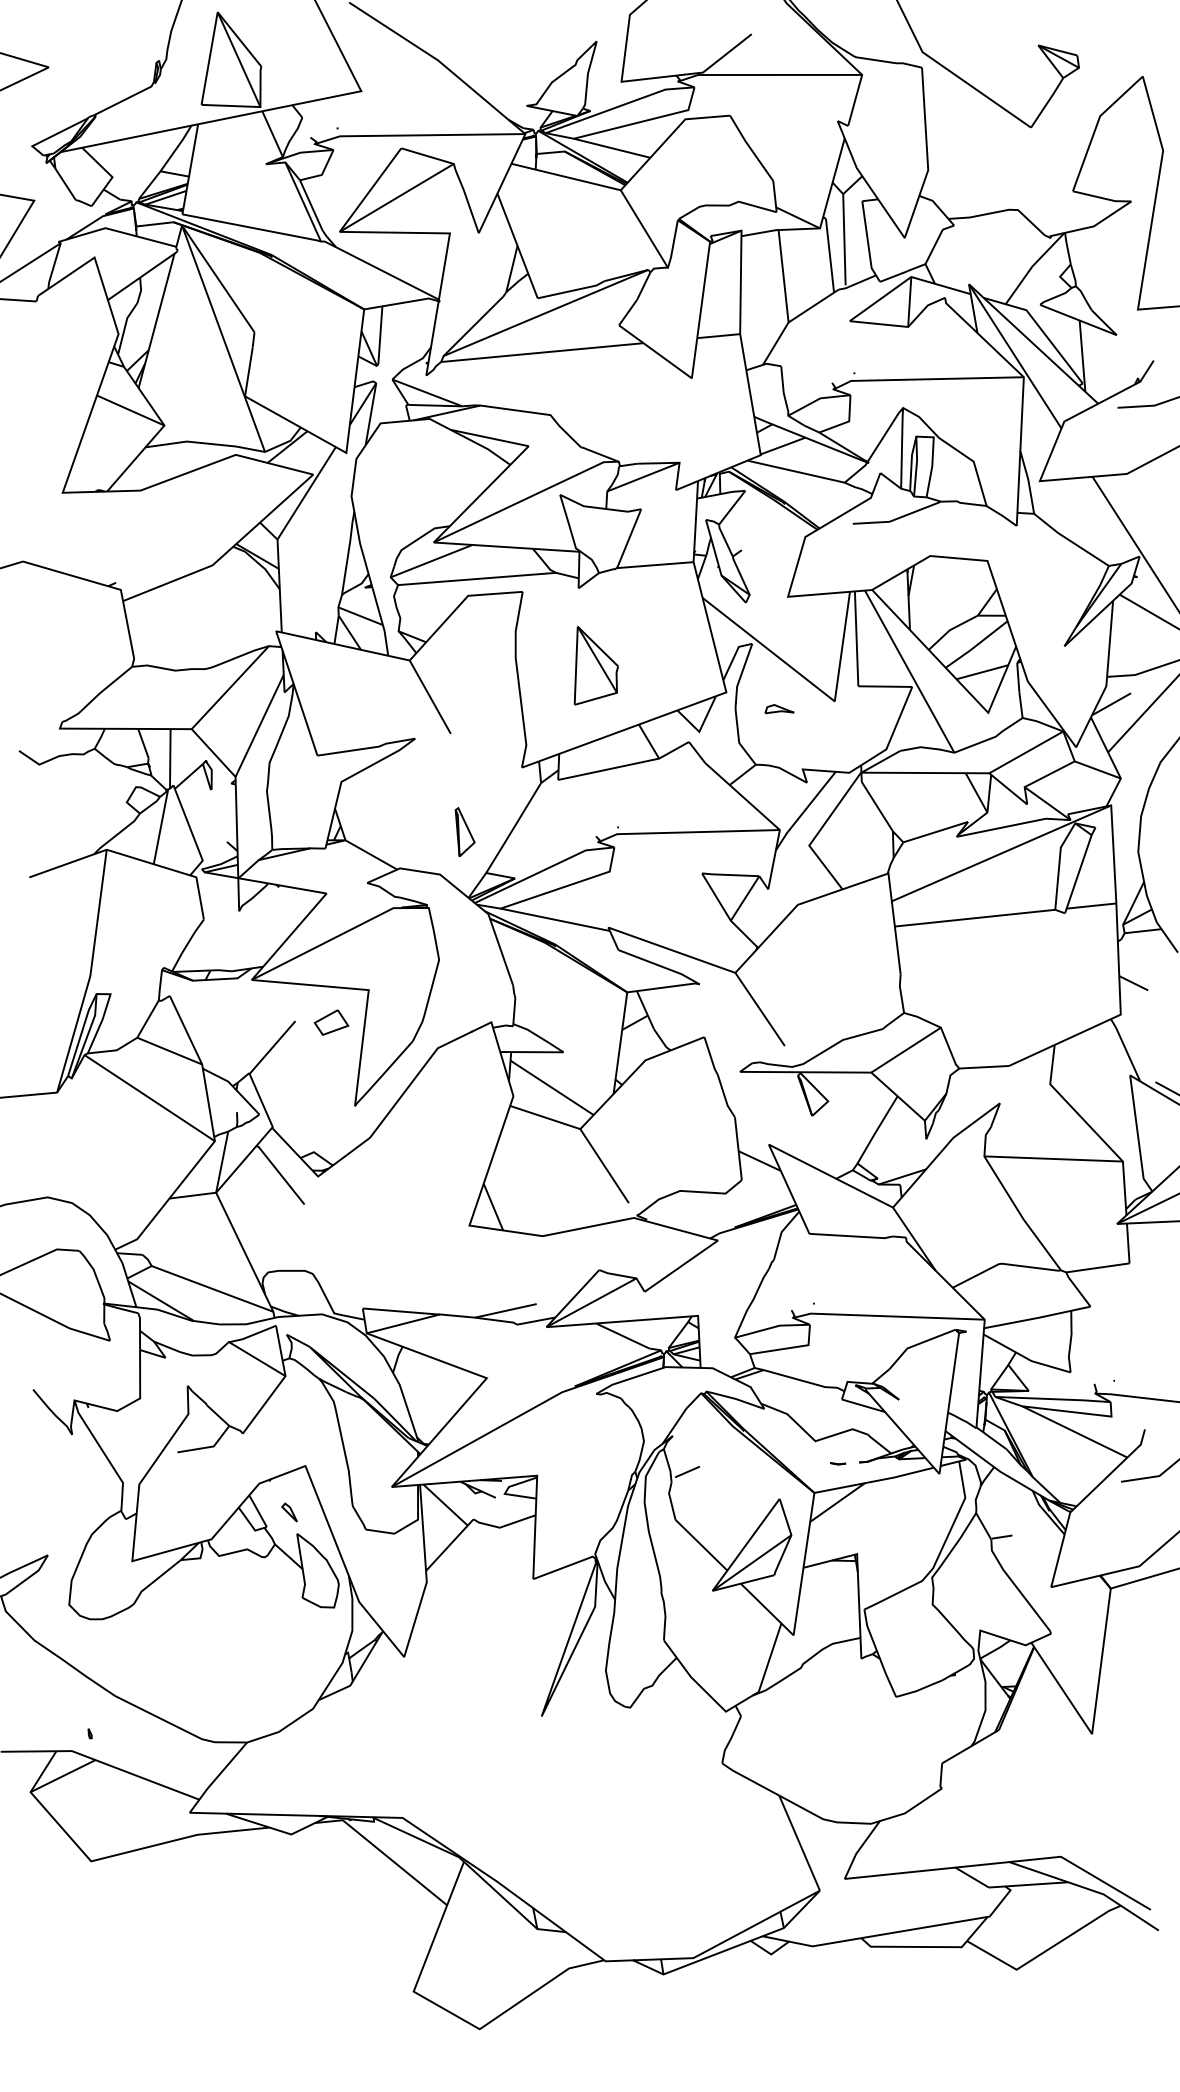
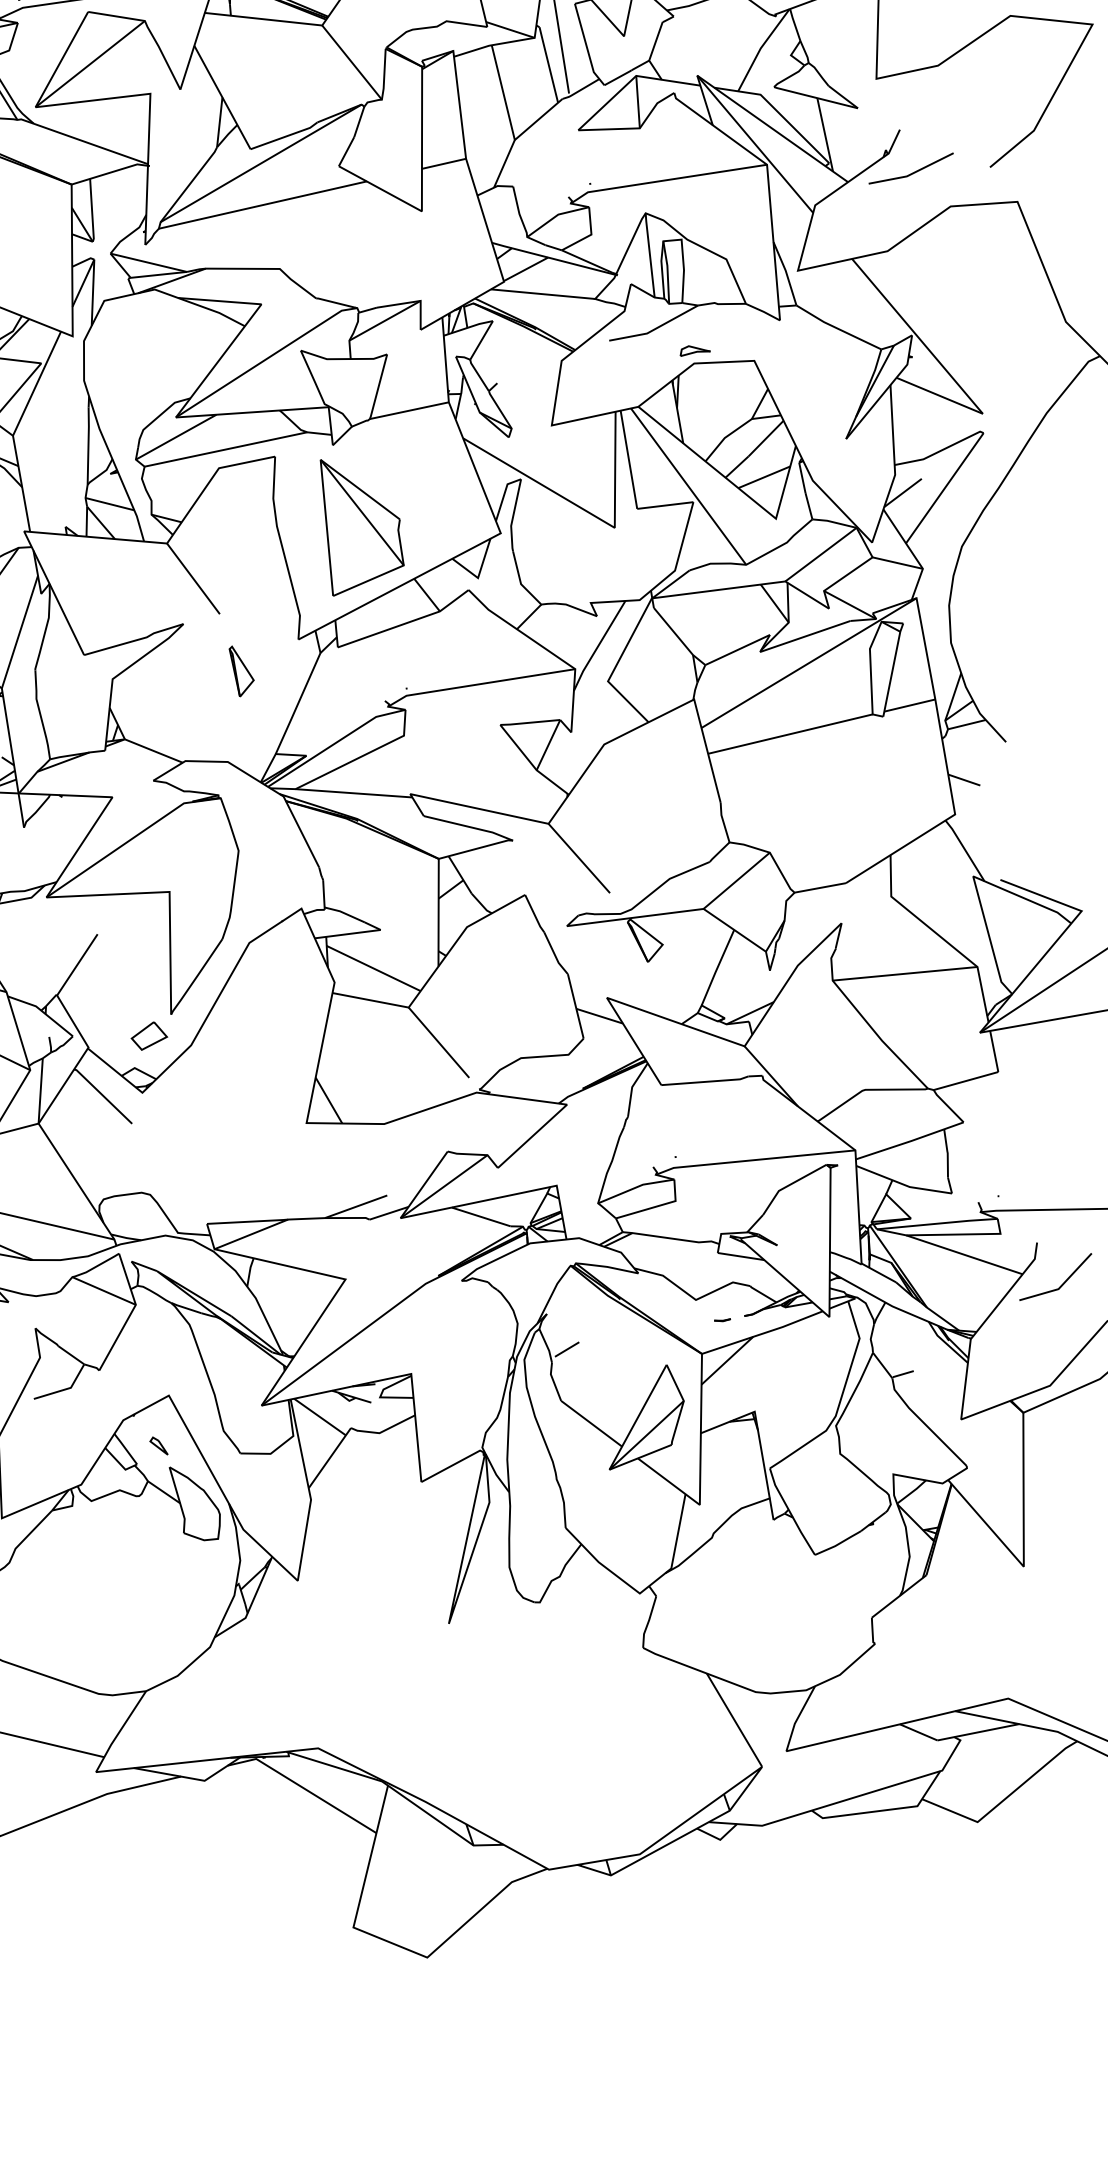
part: (596, 665) -> (362, 523), size x1.67
part: (779, 709) -> (694, 350), moved
part: (464, 831) -> (241, 670), moved
part: (331, 1022) -> (149, 1035), moved

